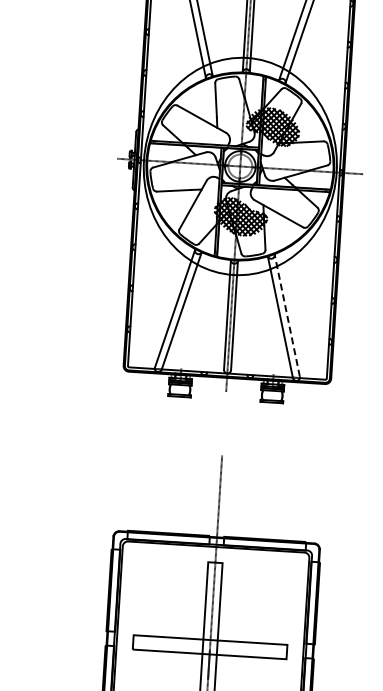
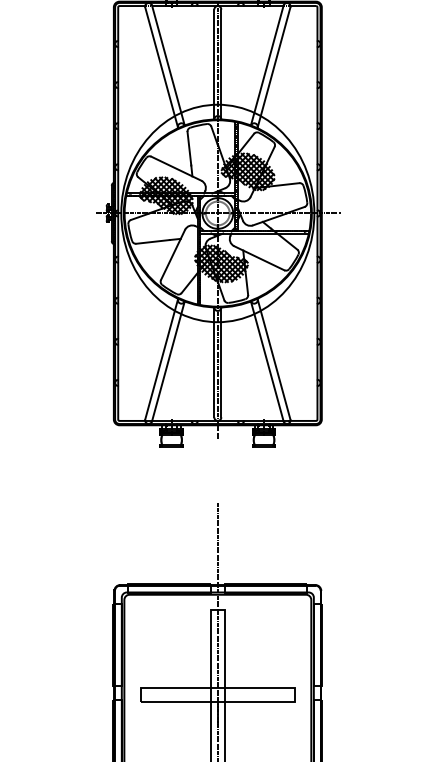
hatch: (190, 145) -> (166, 195), added
line: (286, 314) -> (273, 358), dashed -> solid

